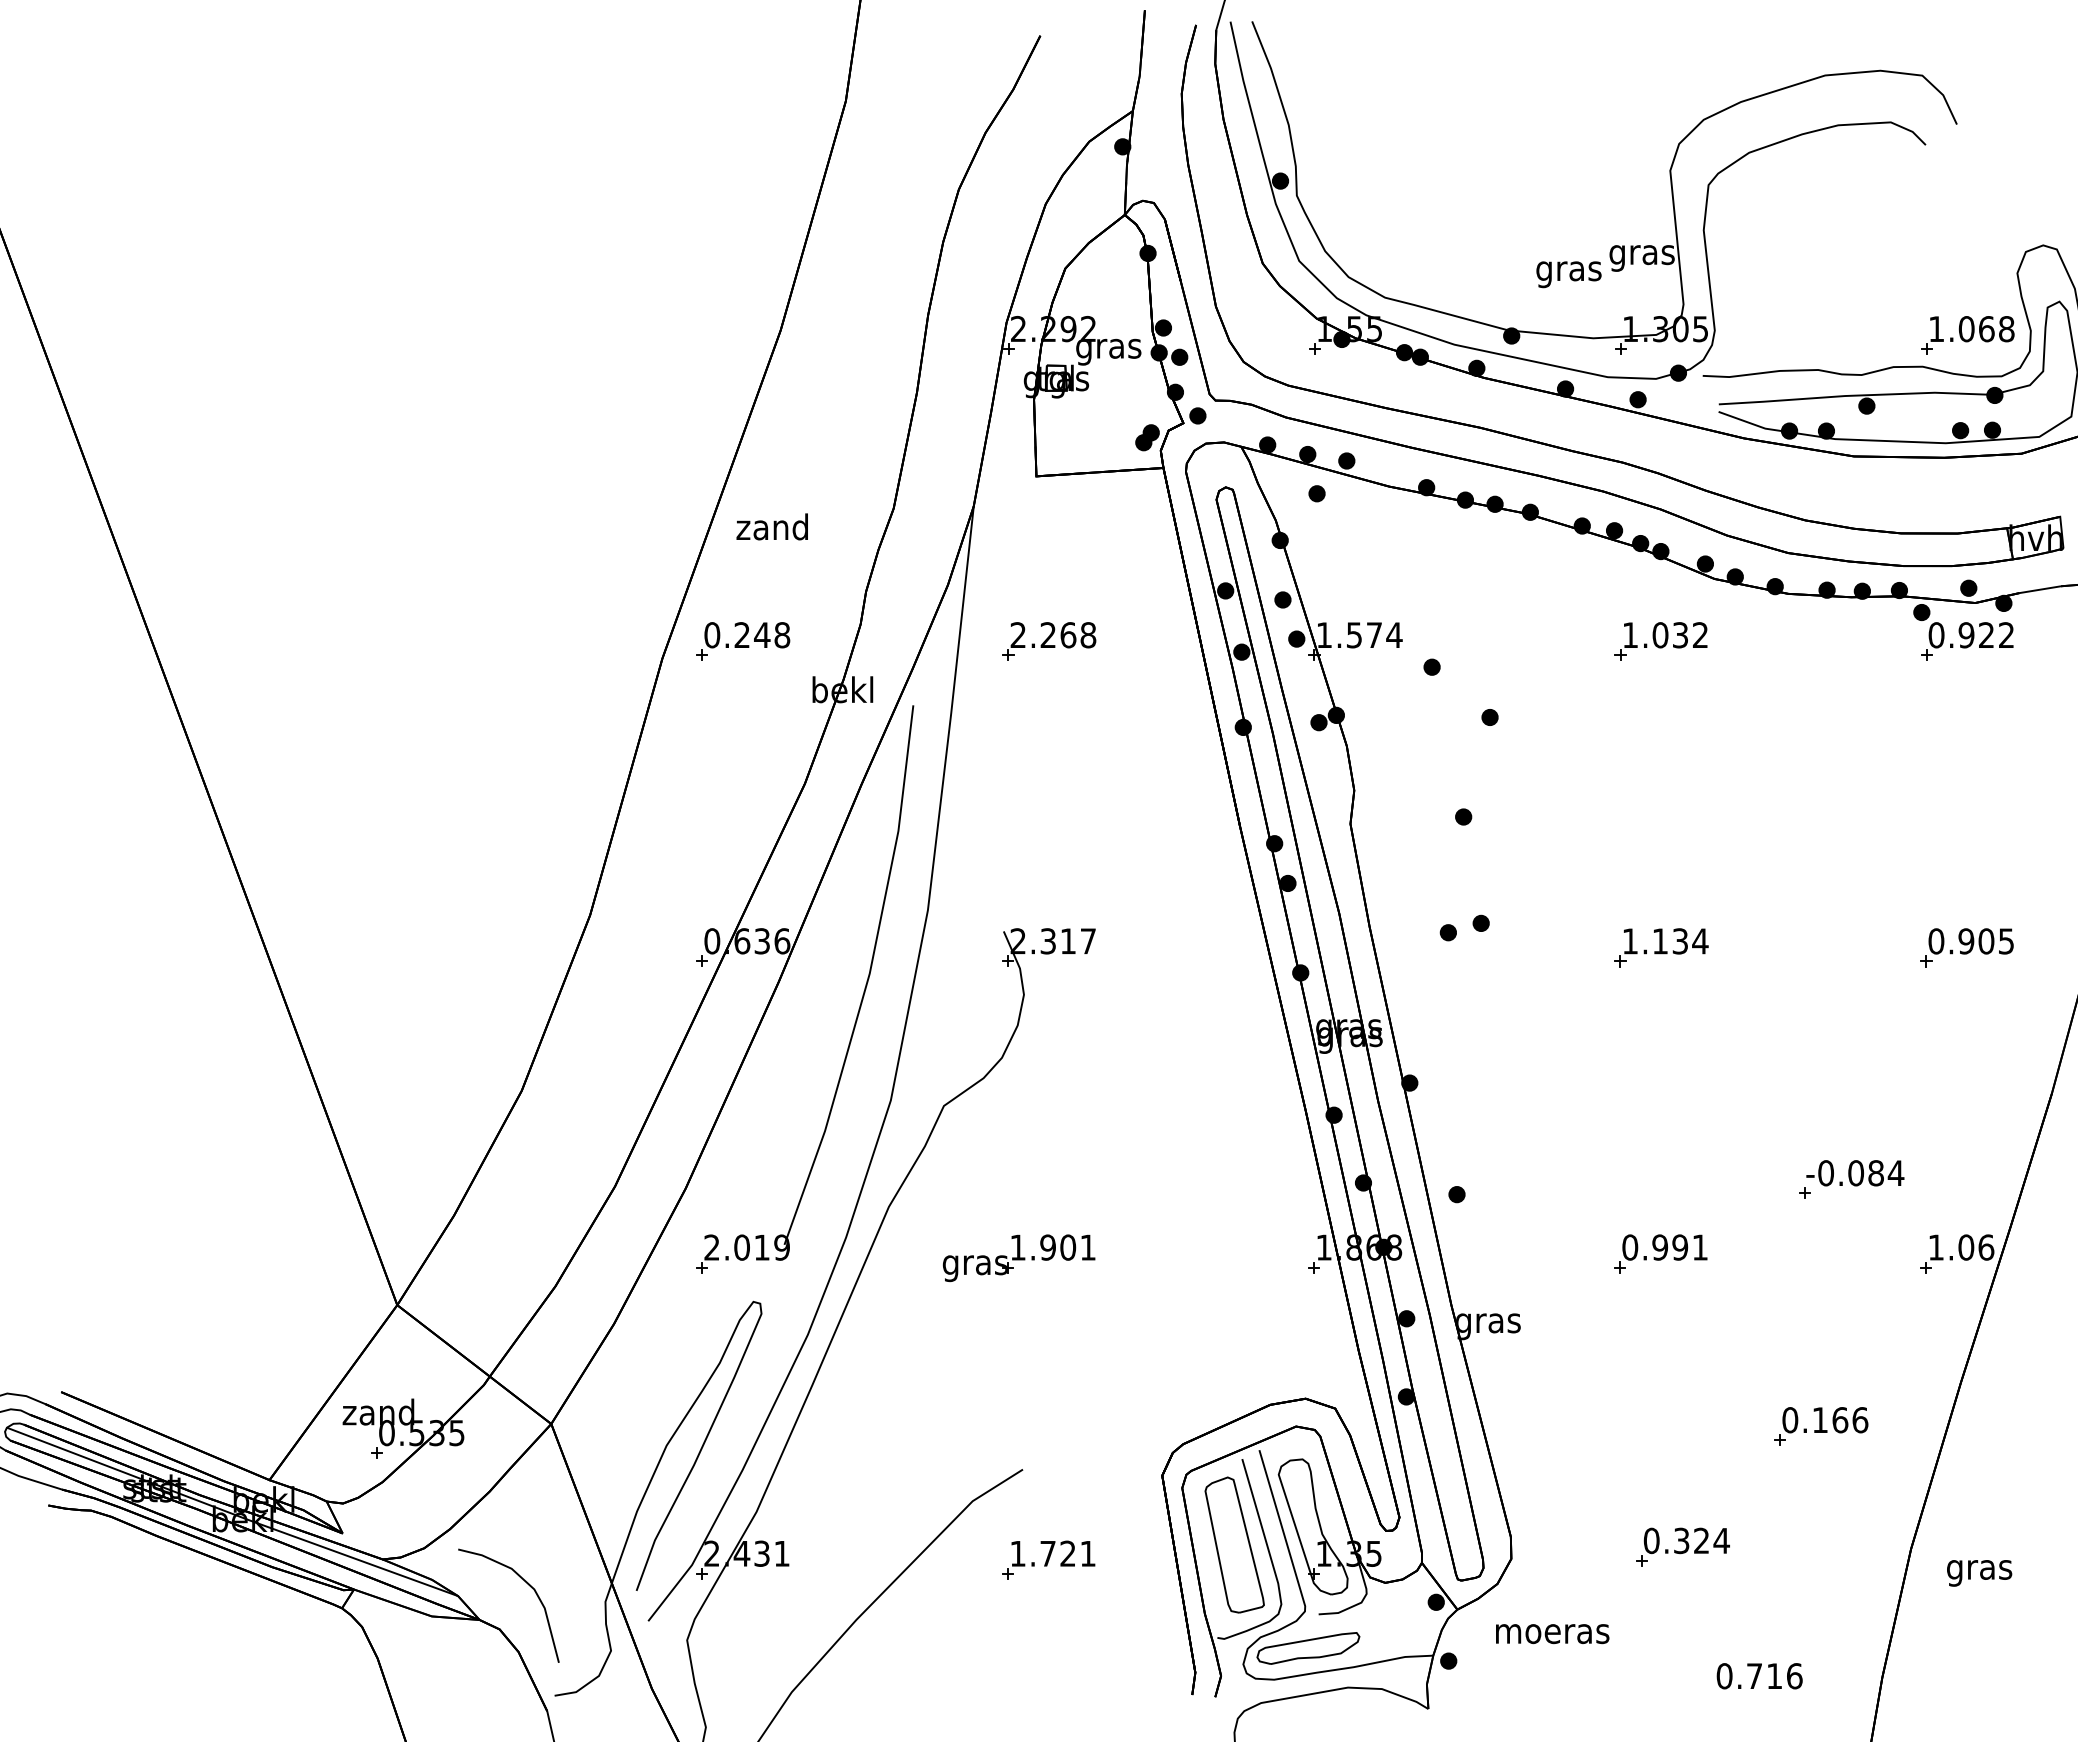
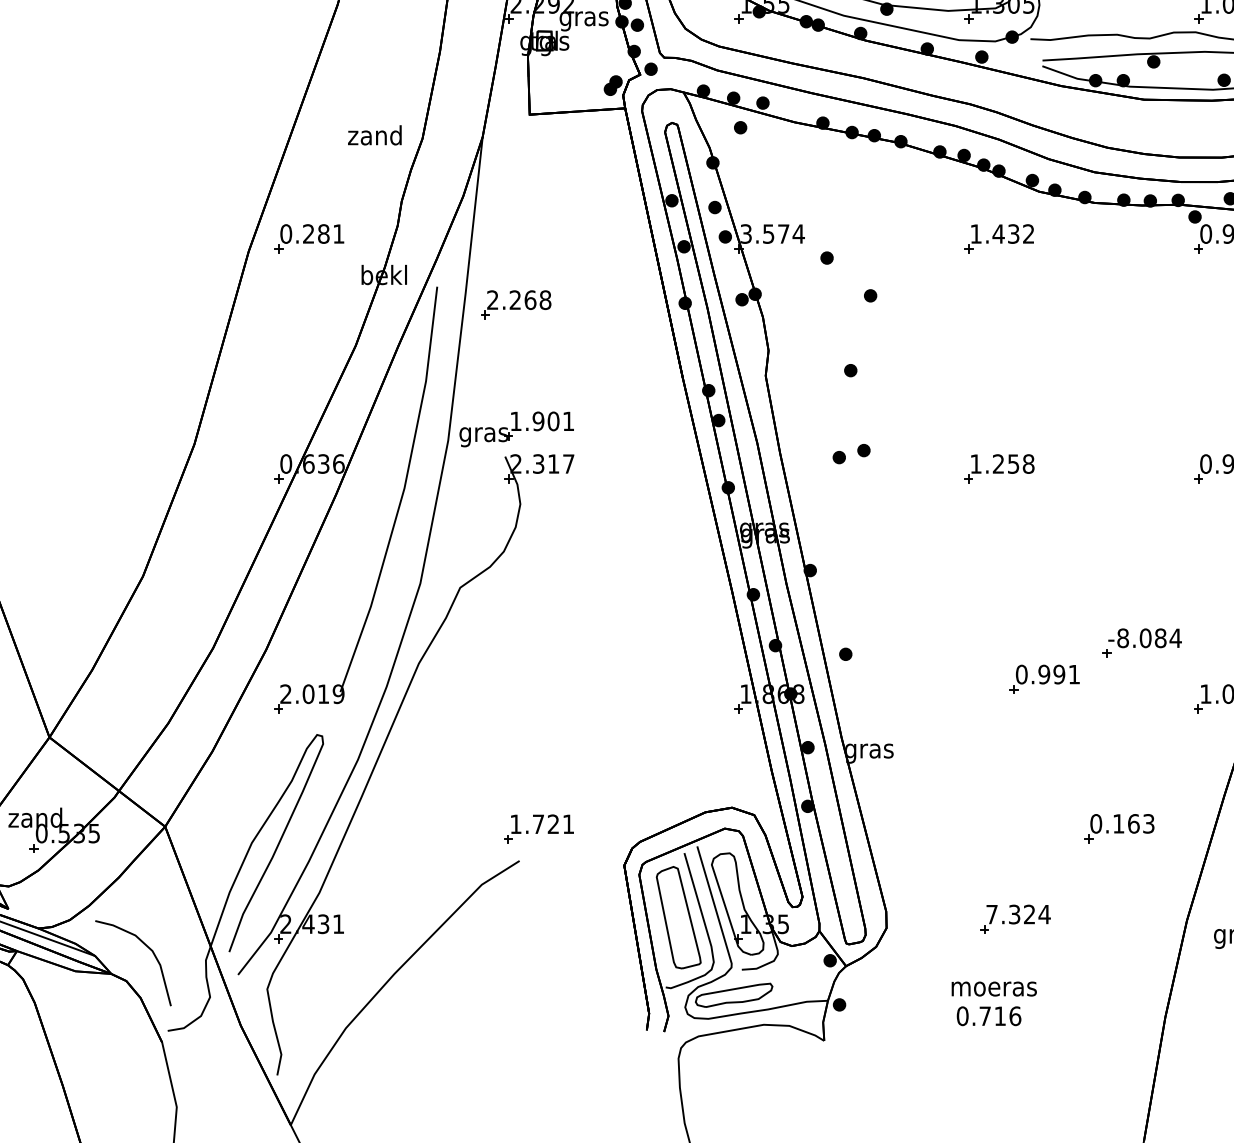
text: (771, 526) -> (374, 135), moved
text: (772, 635) -> (331, 234), 0.248 -> 0.281
text: (1323, 635) -> (745, 234), 1.574 -> 3.574
text: (1660, 635) -> (998, 234), 1.032 -> 1.432
part: (1049, 641) -> (516, 304), moved
text: (1680, 941) -> (1013, 464), 1.134 -> 1.258
text: (1825, 1173) -> (1122, 638), -0.084 -> -8.084
part: (1660, 1253) -> (1044, 679), moved
part: (1018, 1258) -> (516, 429), moved
text: (1860, 1420) -> (1148, 824), 0.166 -> 0.163
text: (1651, 1540) -> (991, 914), 0.324 -> 7.324
part: (1048, 1559) -> (538, 828), moved
text: (1552, 1634) -> (994, 989), moved
text: (1759, 1676) -> (988, 1016), moved

